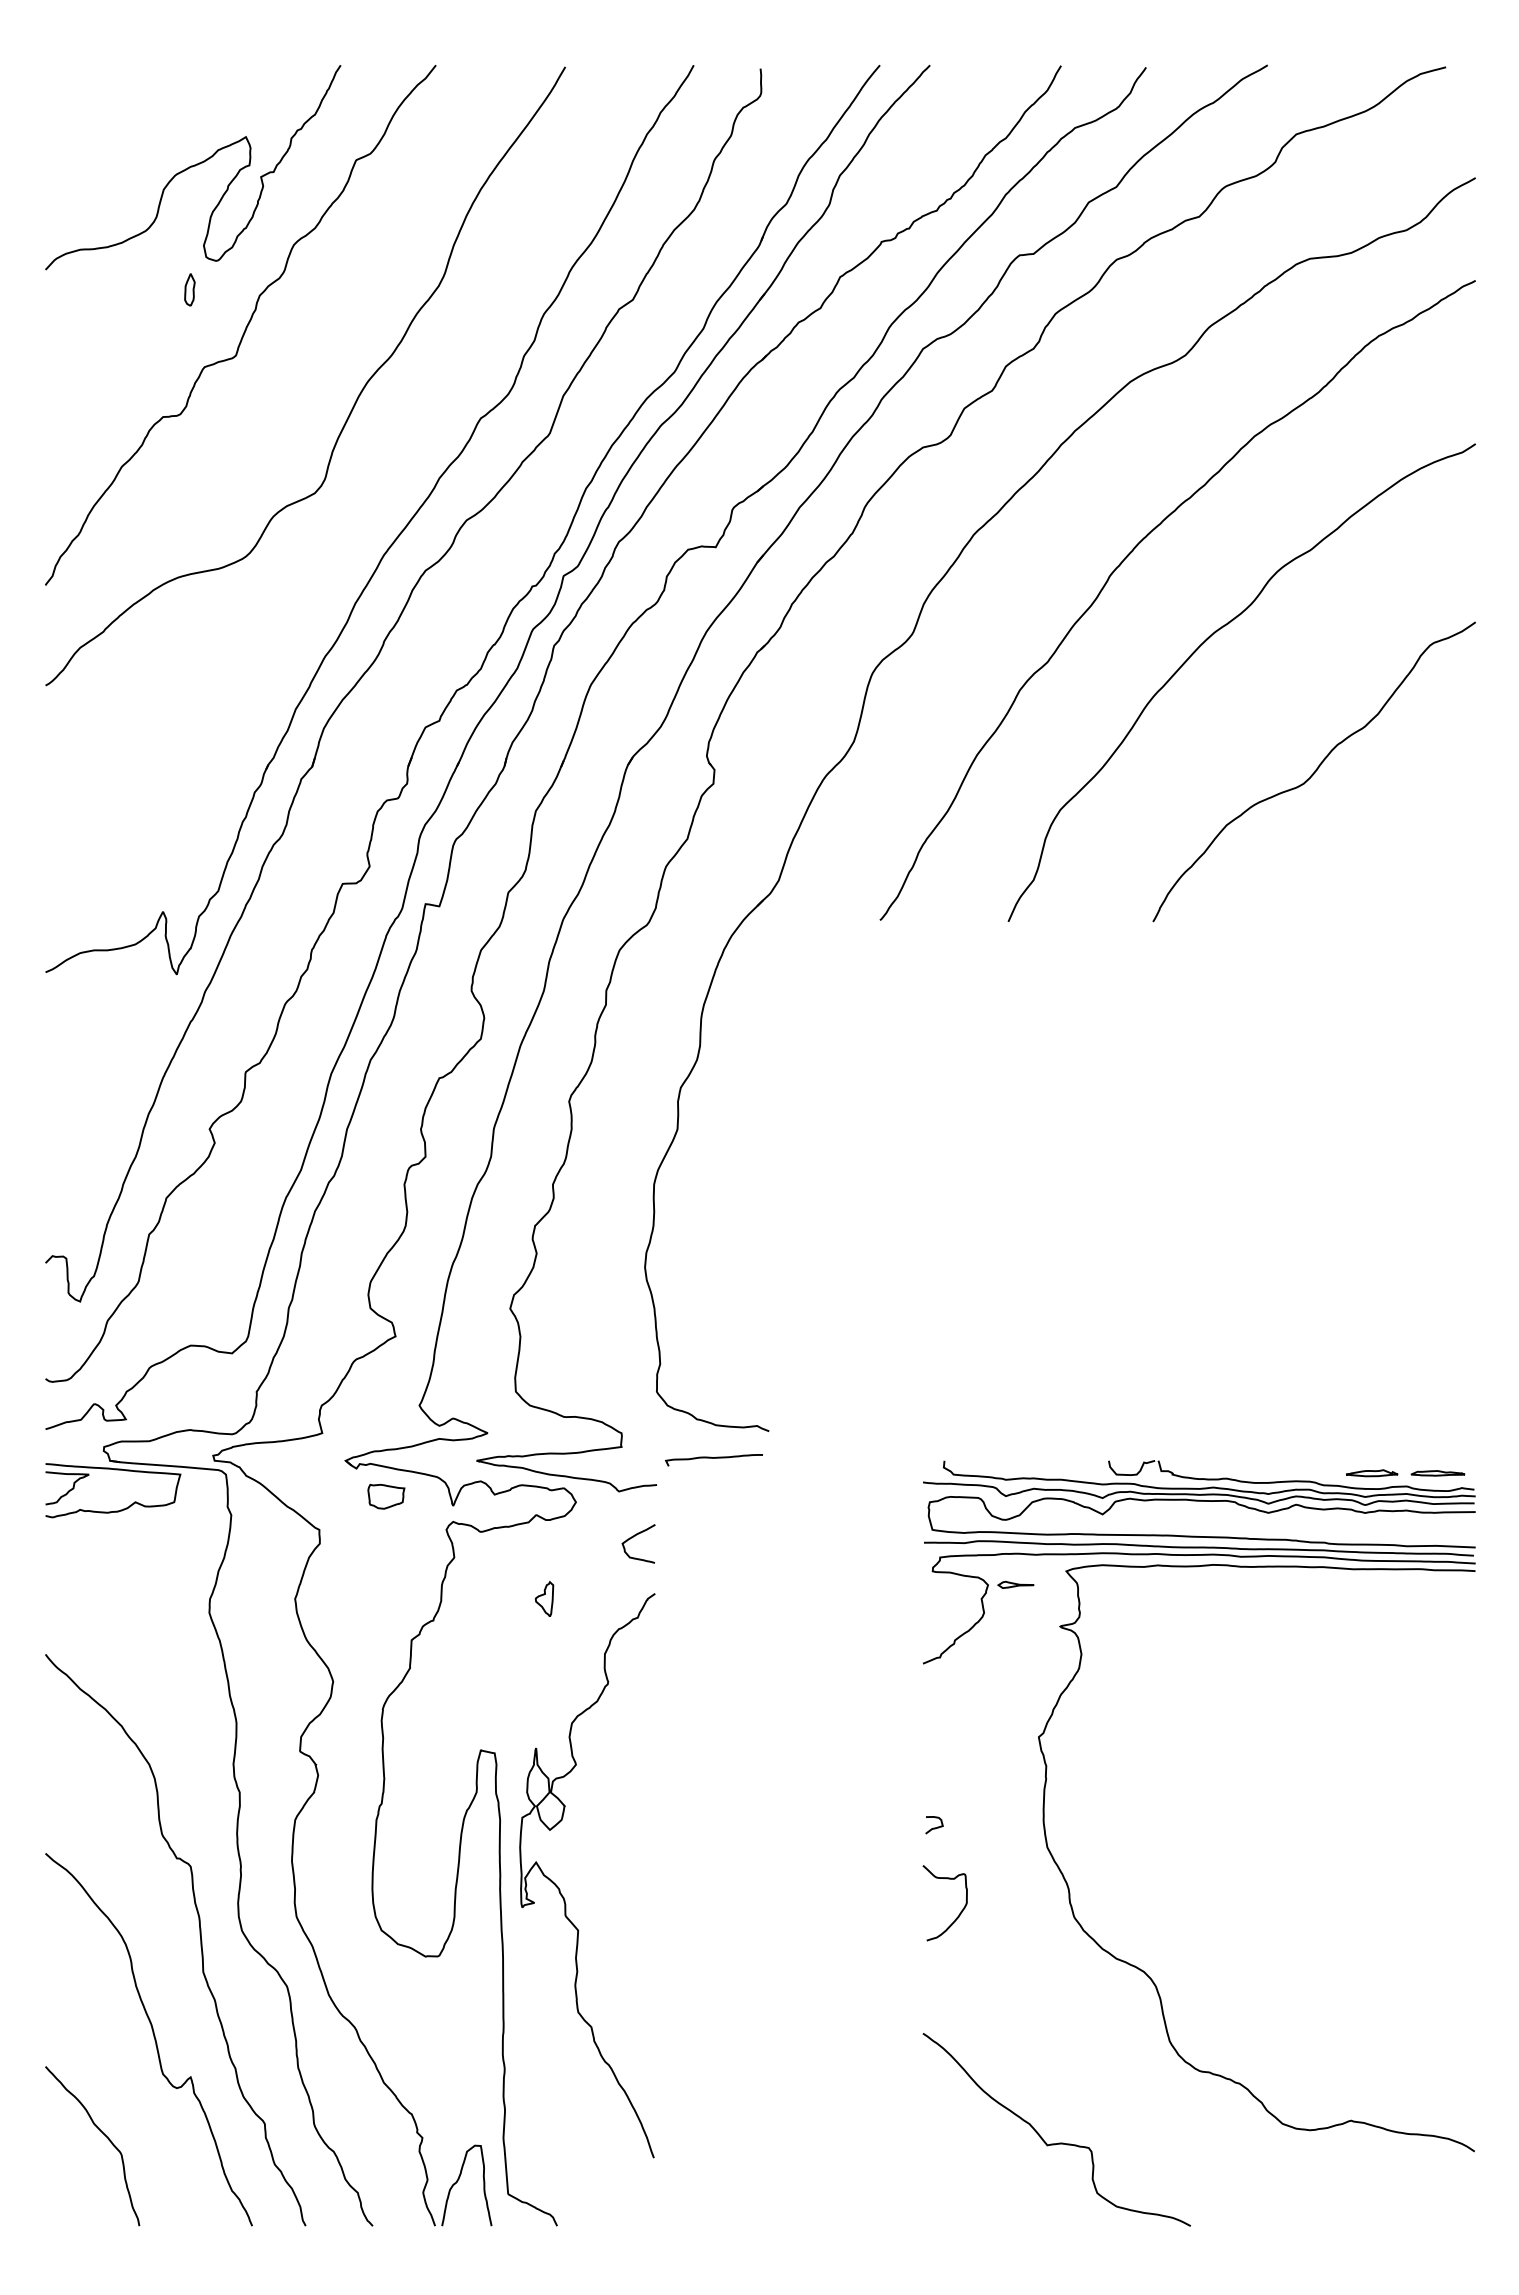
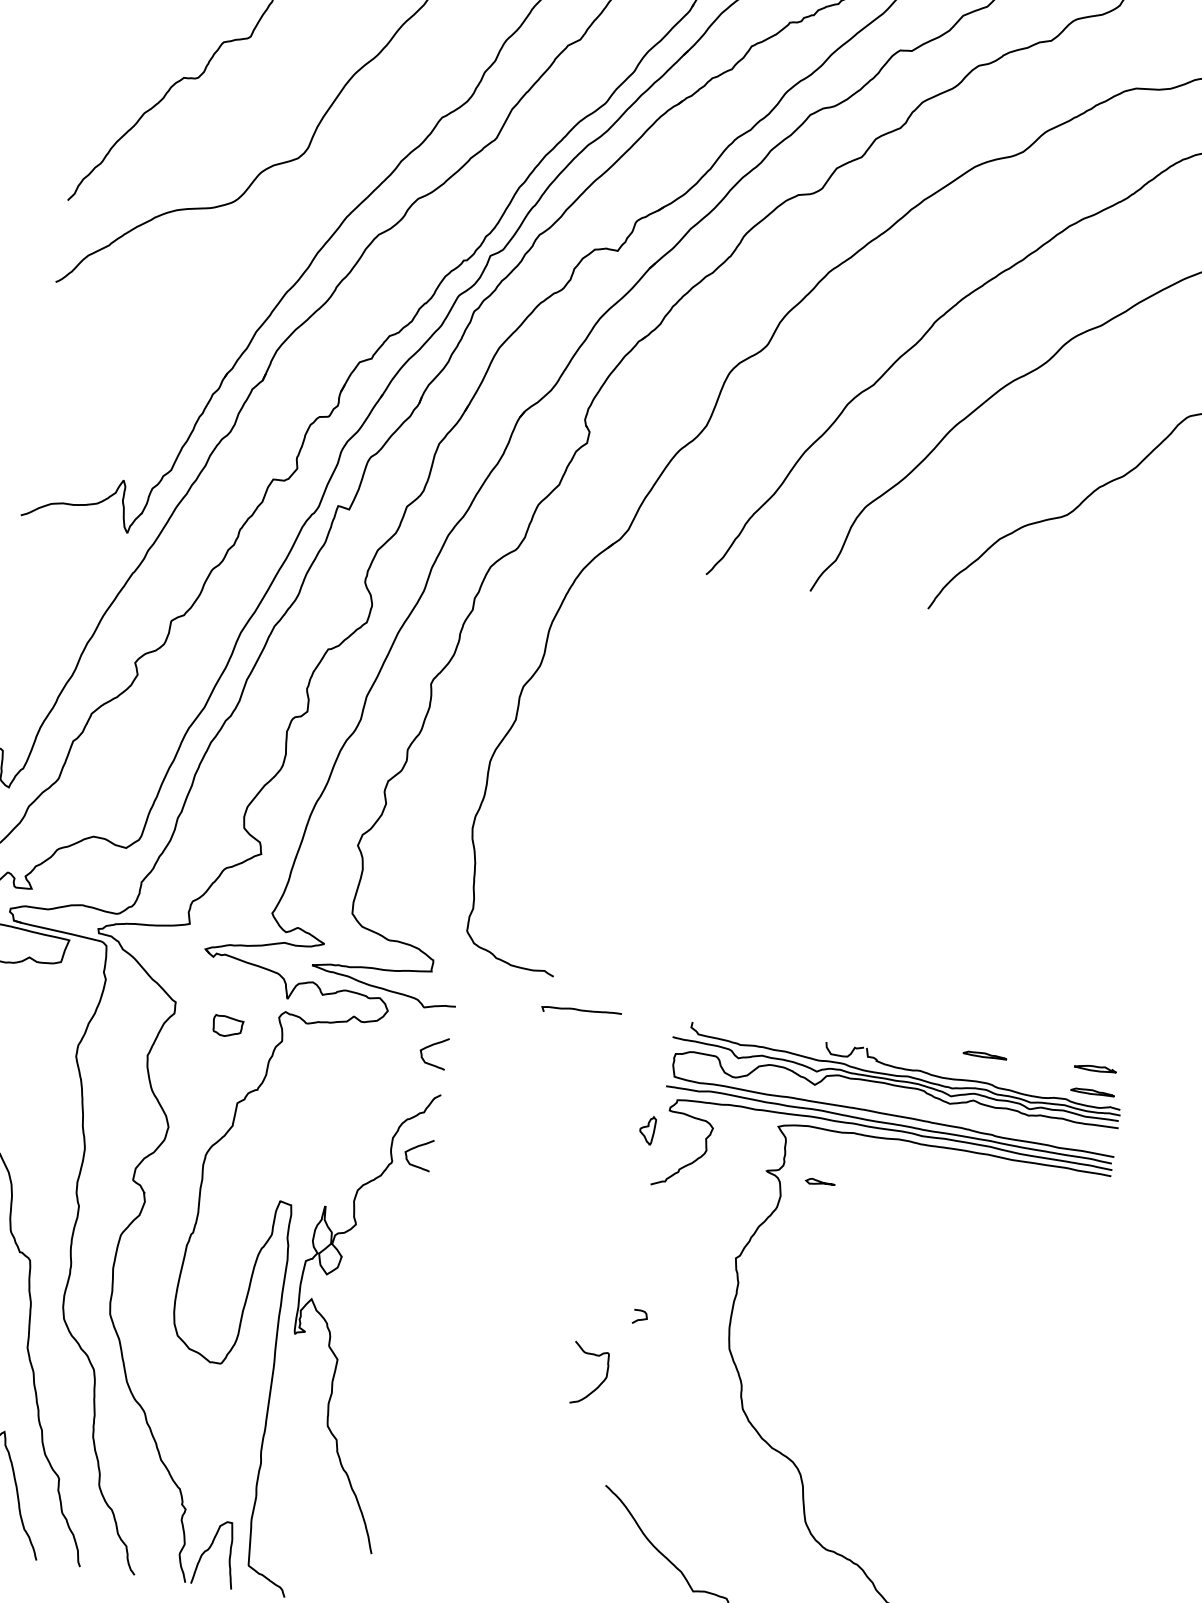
part: (1301, 1448) -> (984, 1055), added
curve: (713, 1458) -> (581, 1010), moved
part: (1372, 1473) -> (1095, 1068), moved
part: (386, 1496) -> (227, 1026), moved
part: (1015, 1584) -> (820, 1182), moved
part: (544, 1598) -> (647, 1129), moved
curve: (635, 1661) -> (416, 1147), added
curve: (958, 1914) -> (598, 1385), moved

